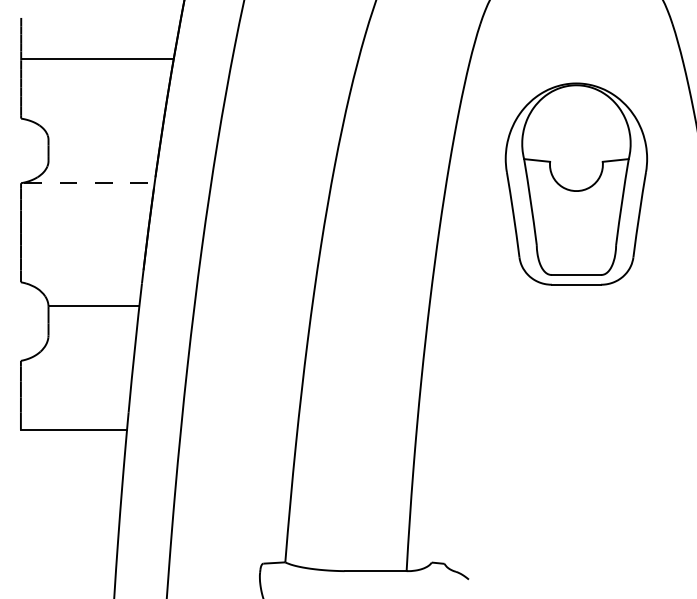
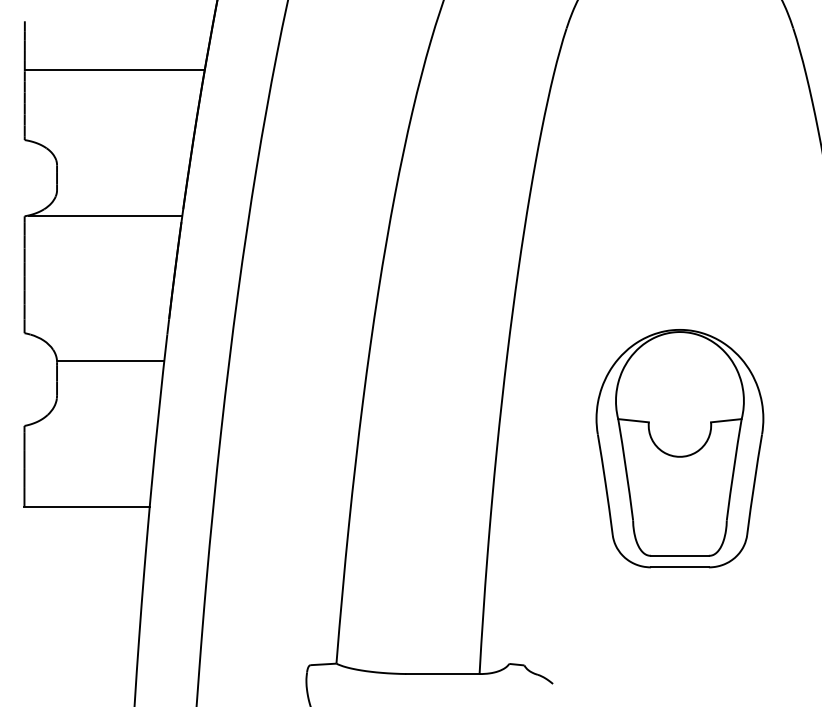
line: (90, 182) -> (106, 215), dashed -> solid
part: (576, 183) -> (680, 447), moved

